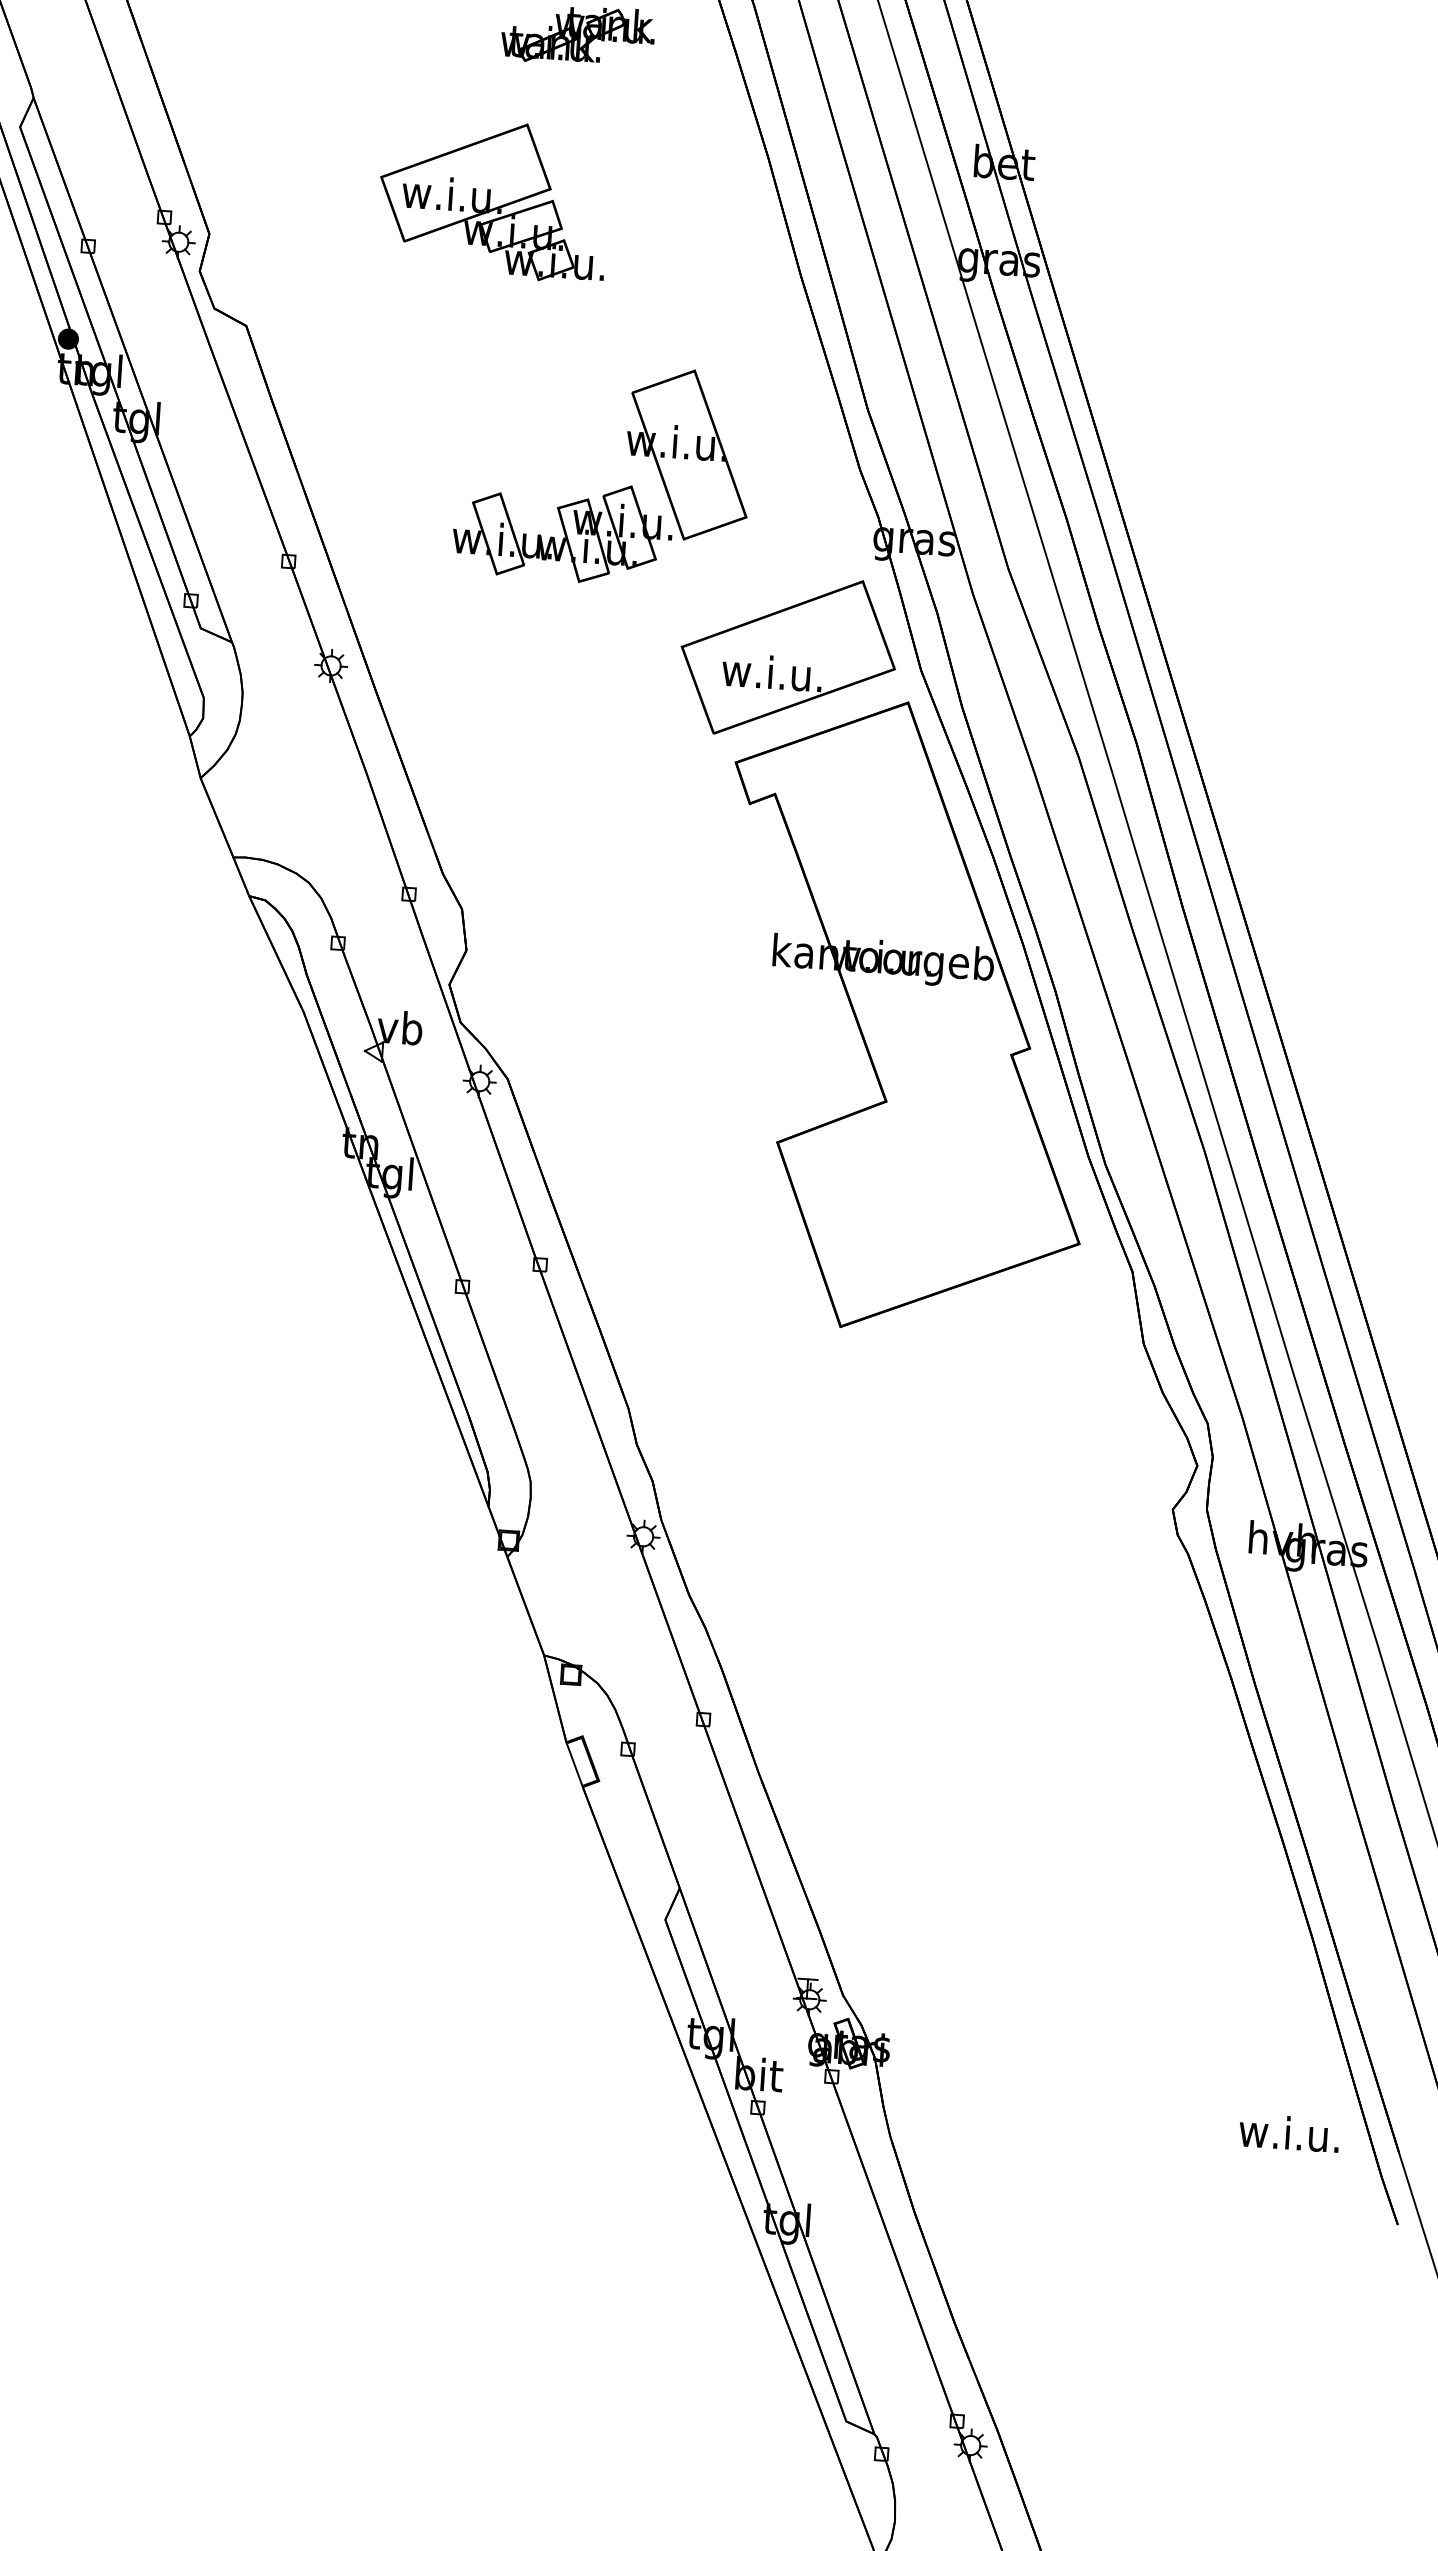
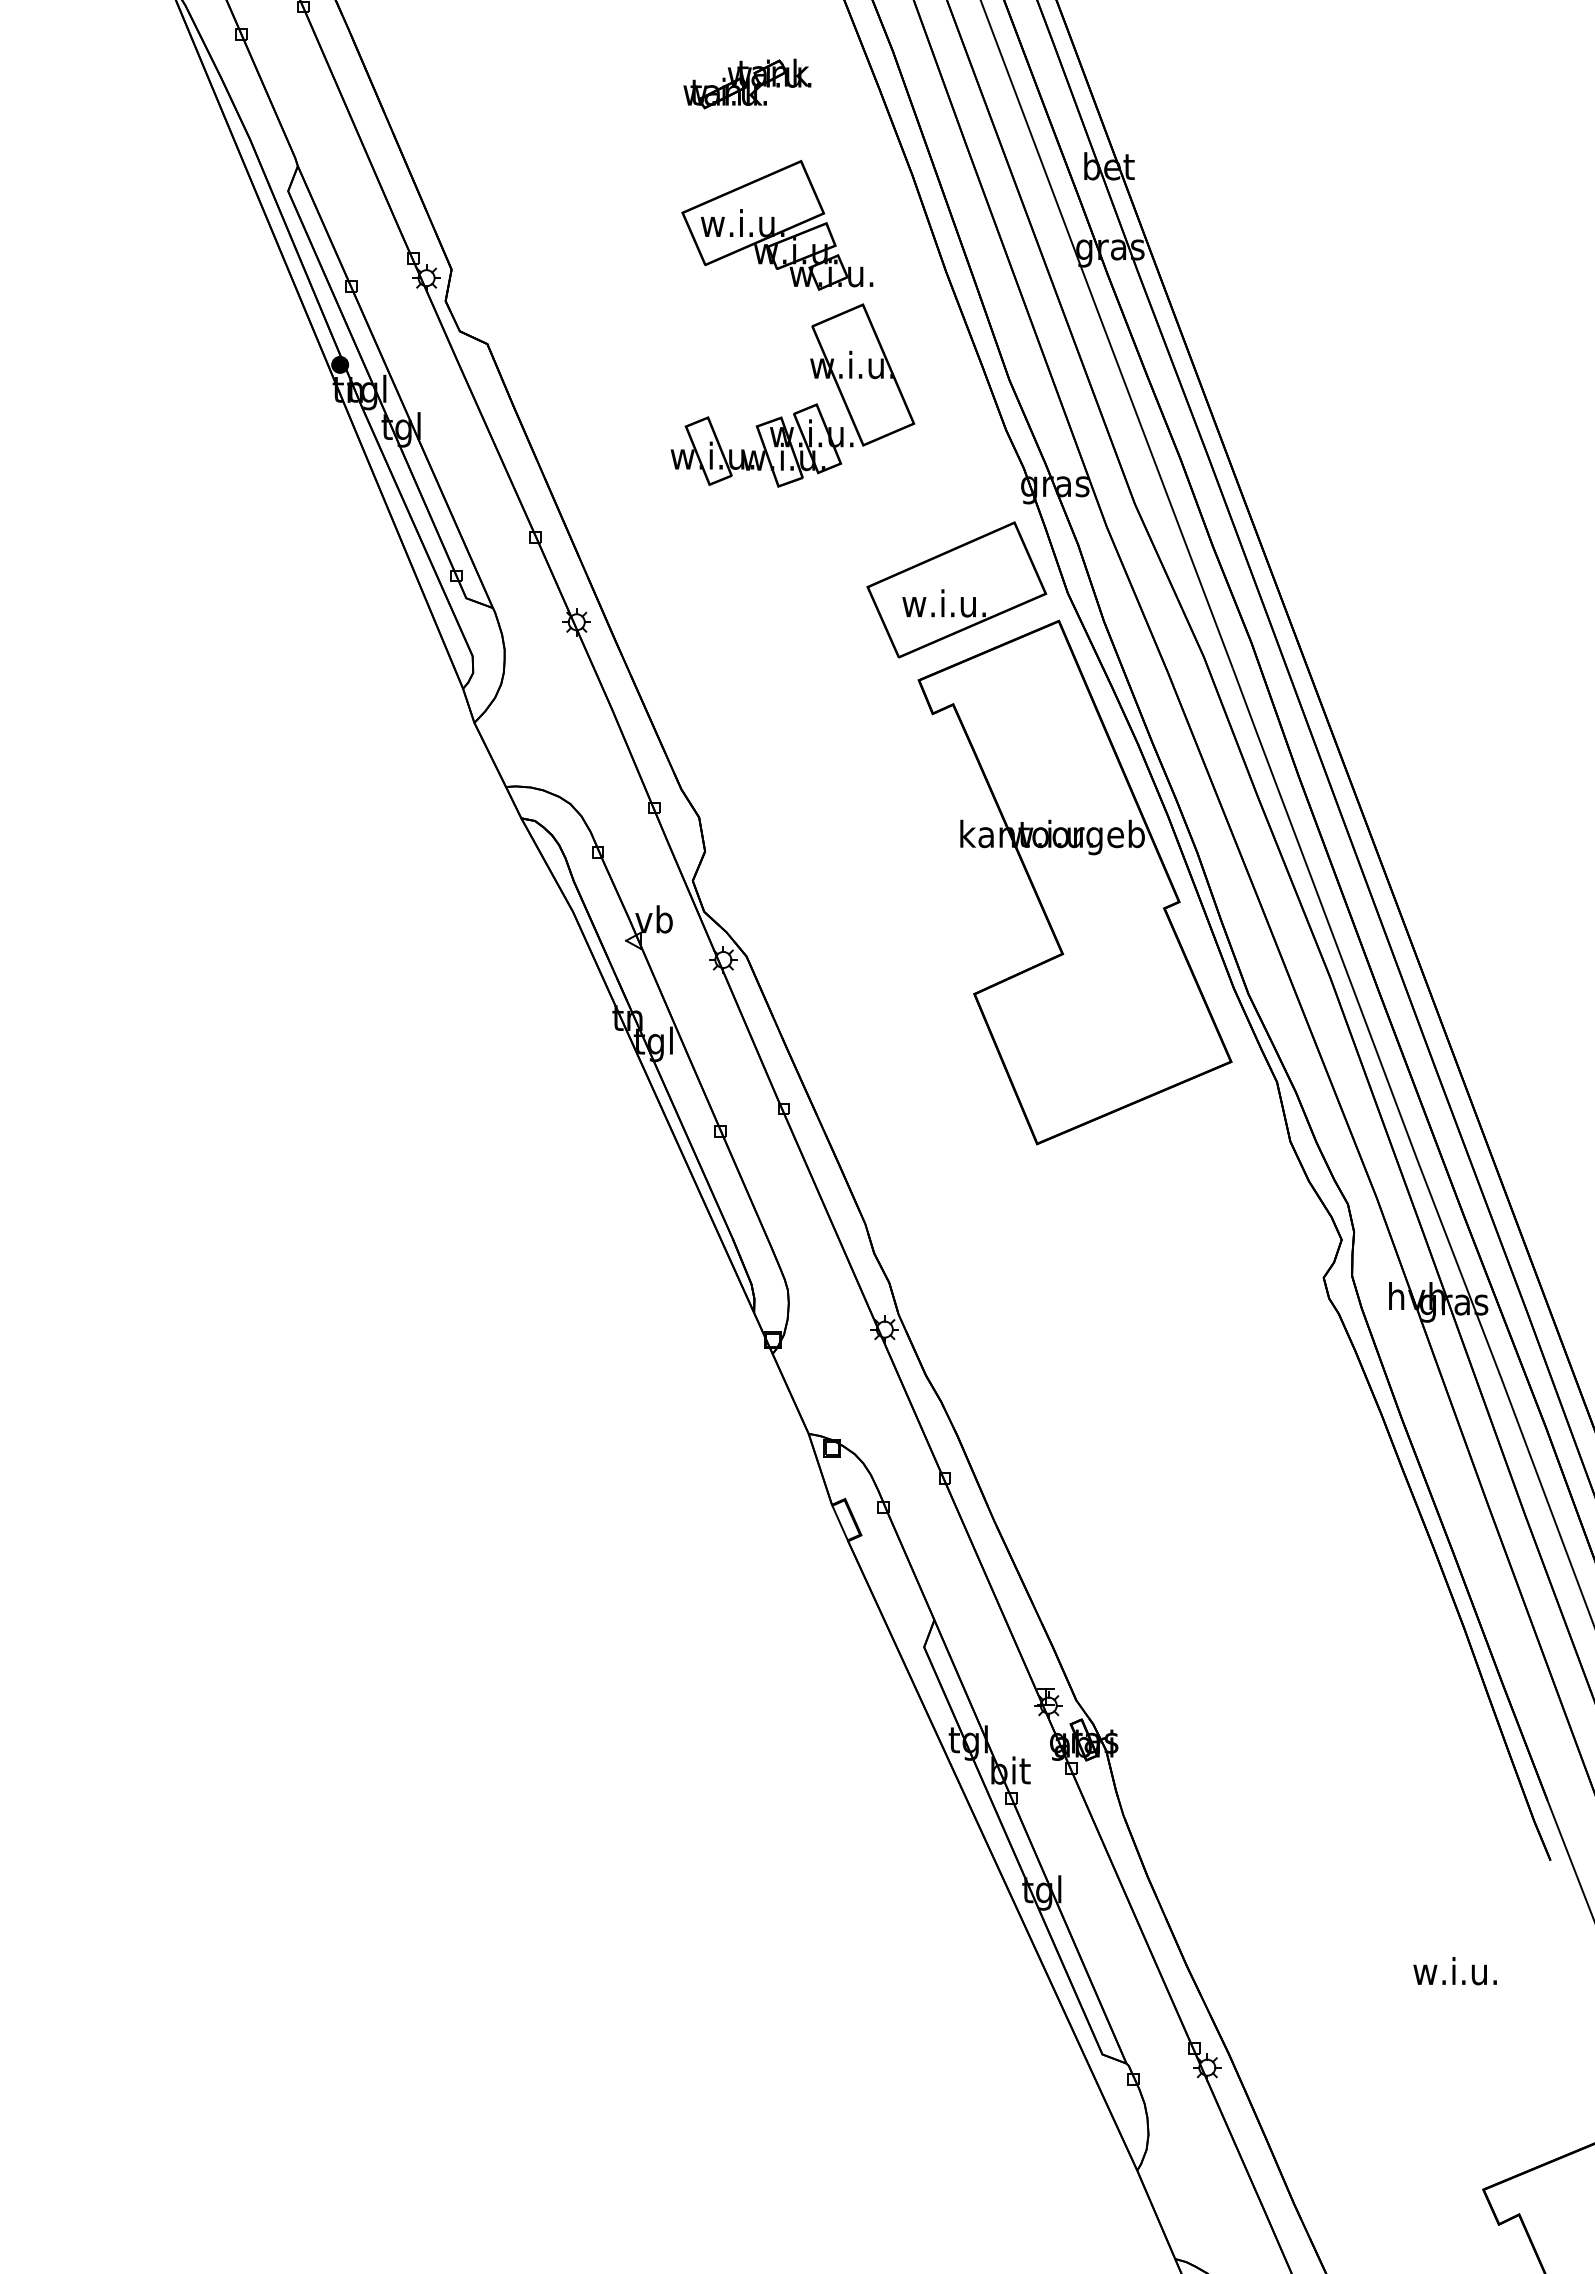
part: (494, 198) -> (777, 224), moved
part: (609, 492) -> (798, 410), moved
text: (1288, 2133) -> (1454, 1971), moved

